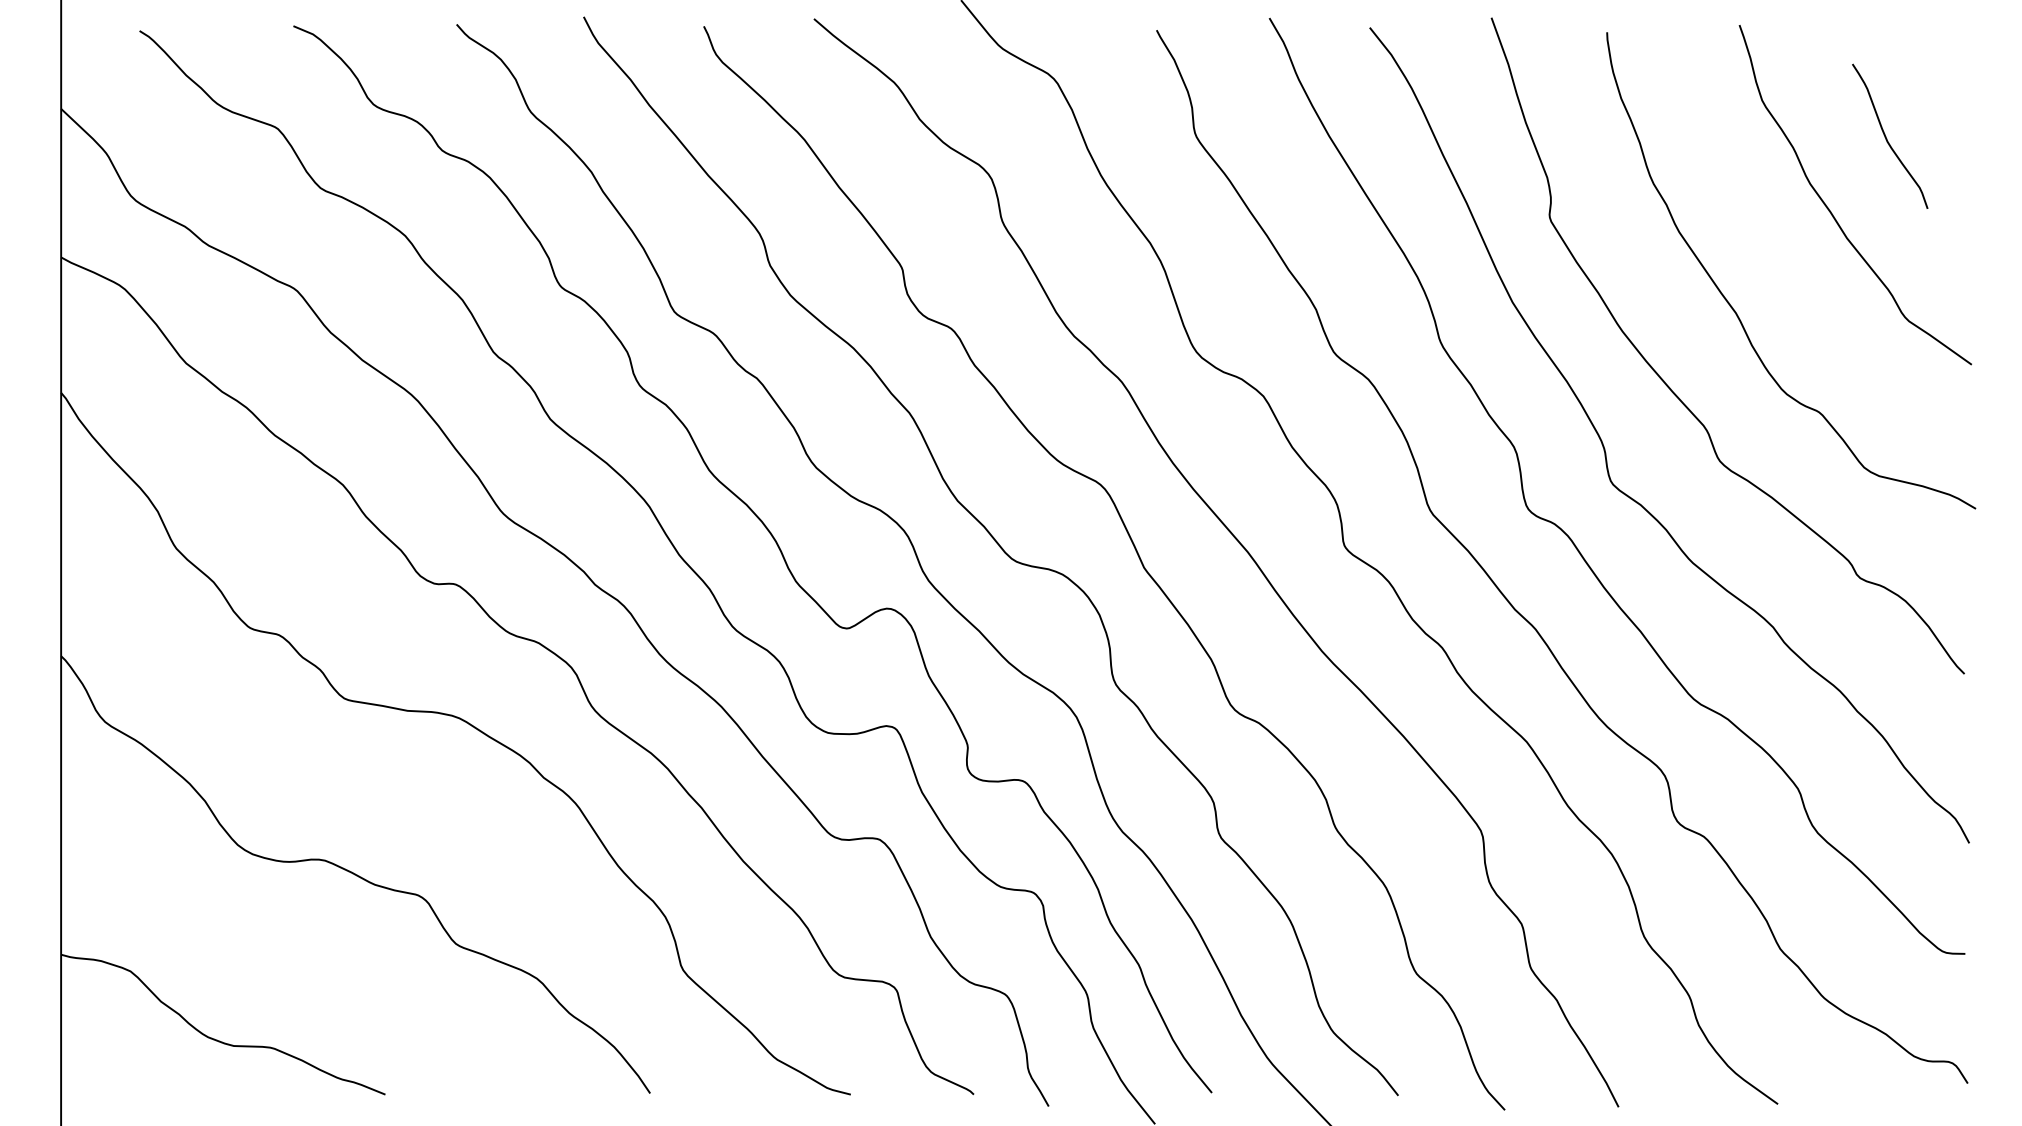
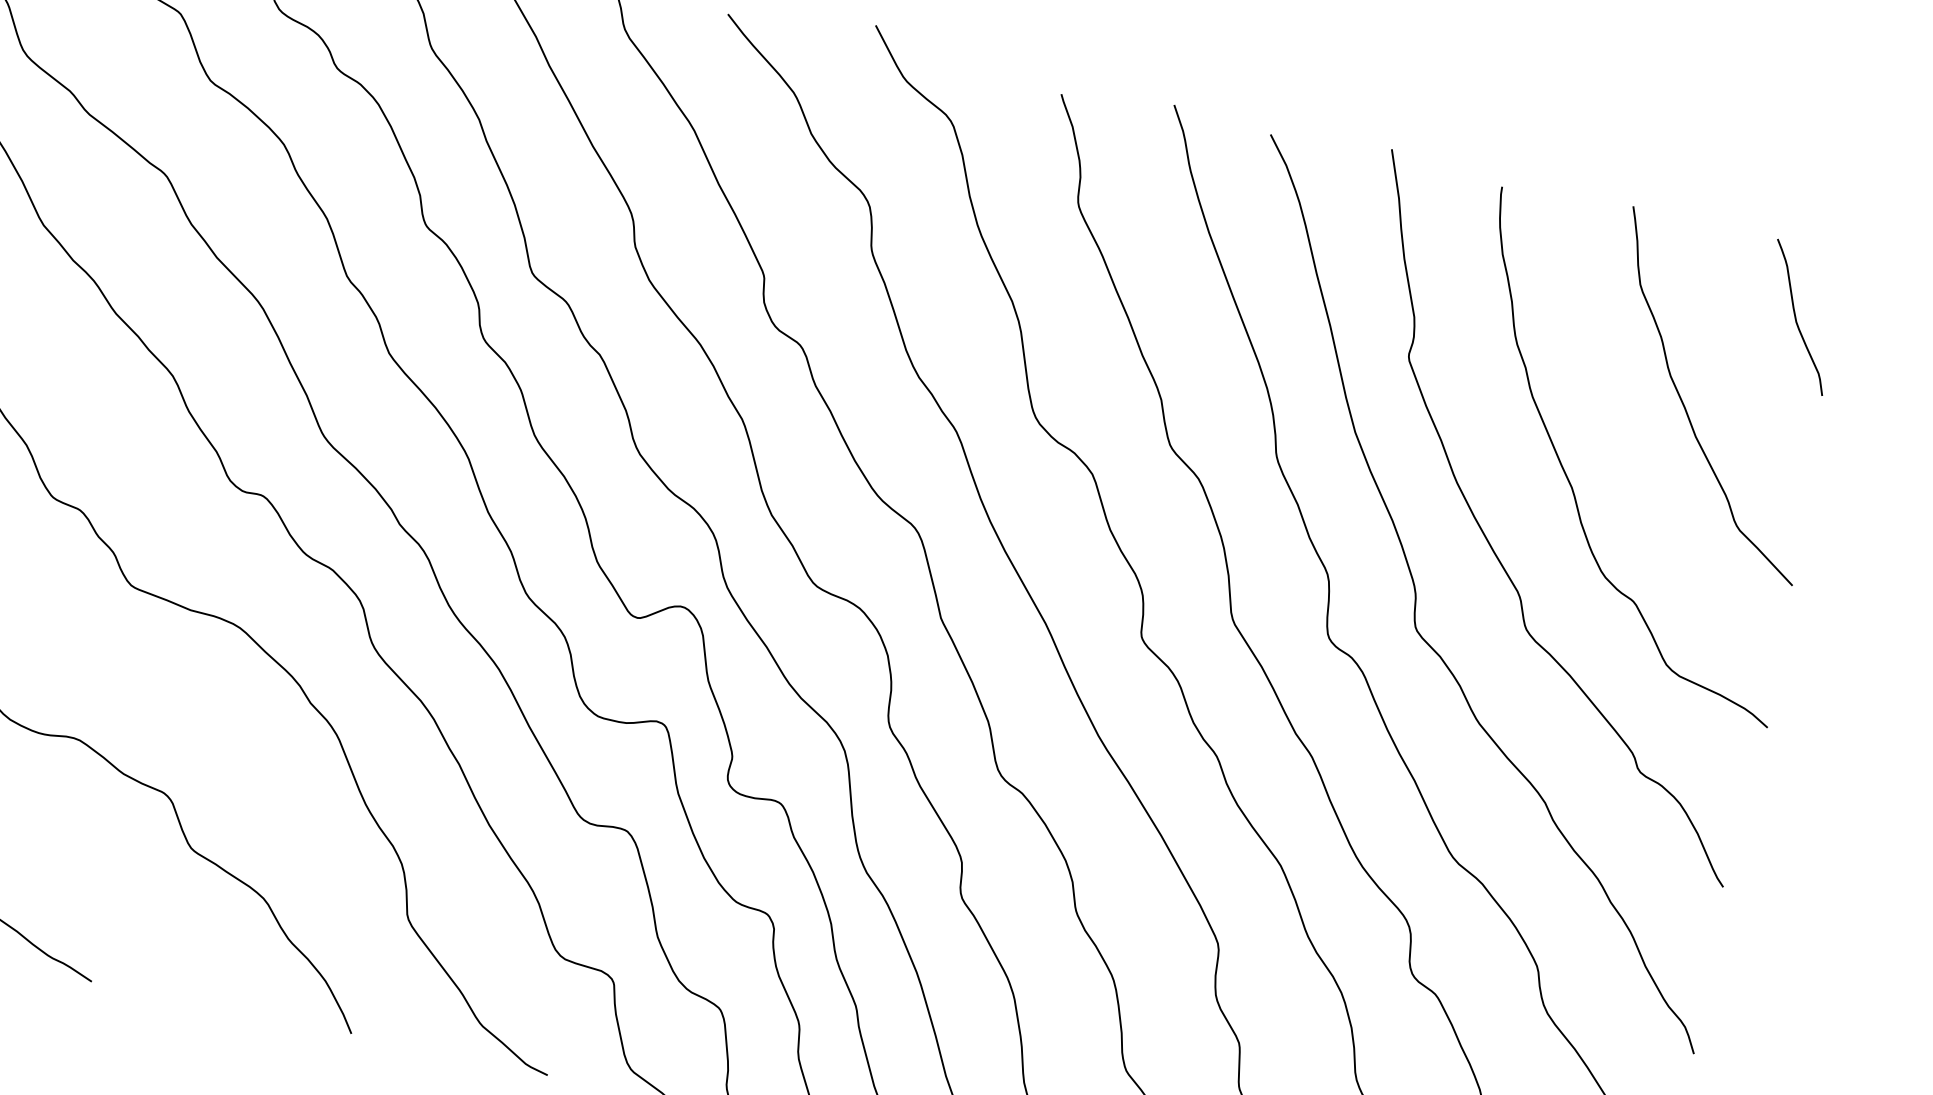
curve: (1886, 136) -> (1796, 316), moved

